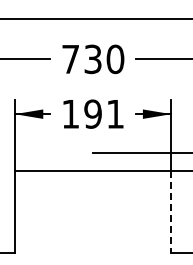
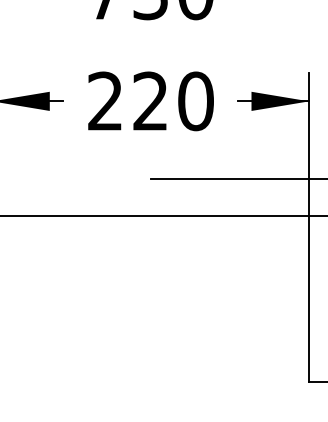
text: (93, 113) -> (151, 99), 191 -> 220
line: (171, 211) -> (309, 298), dashed -> solid

